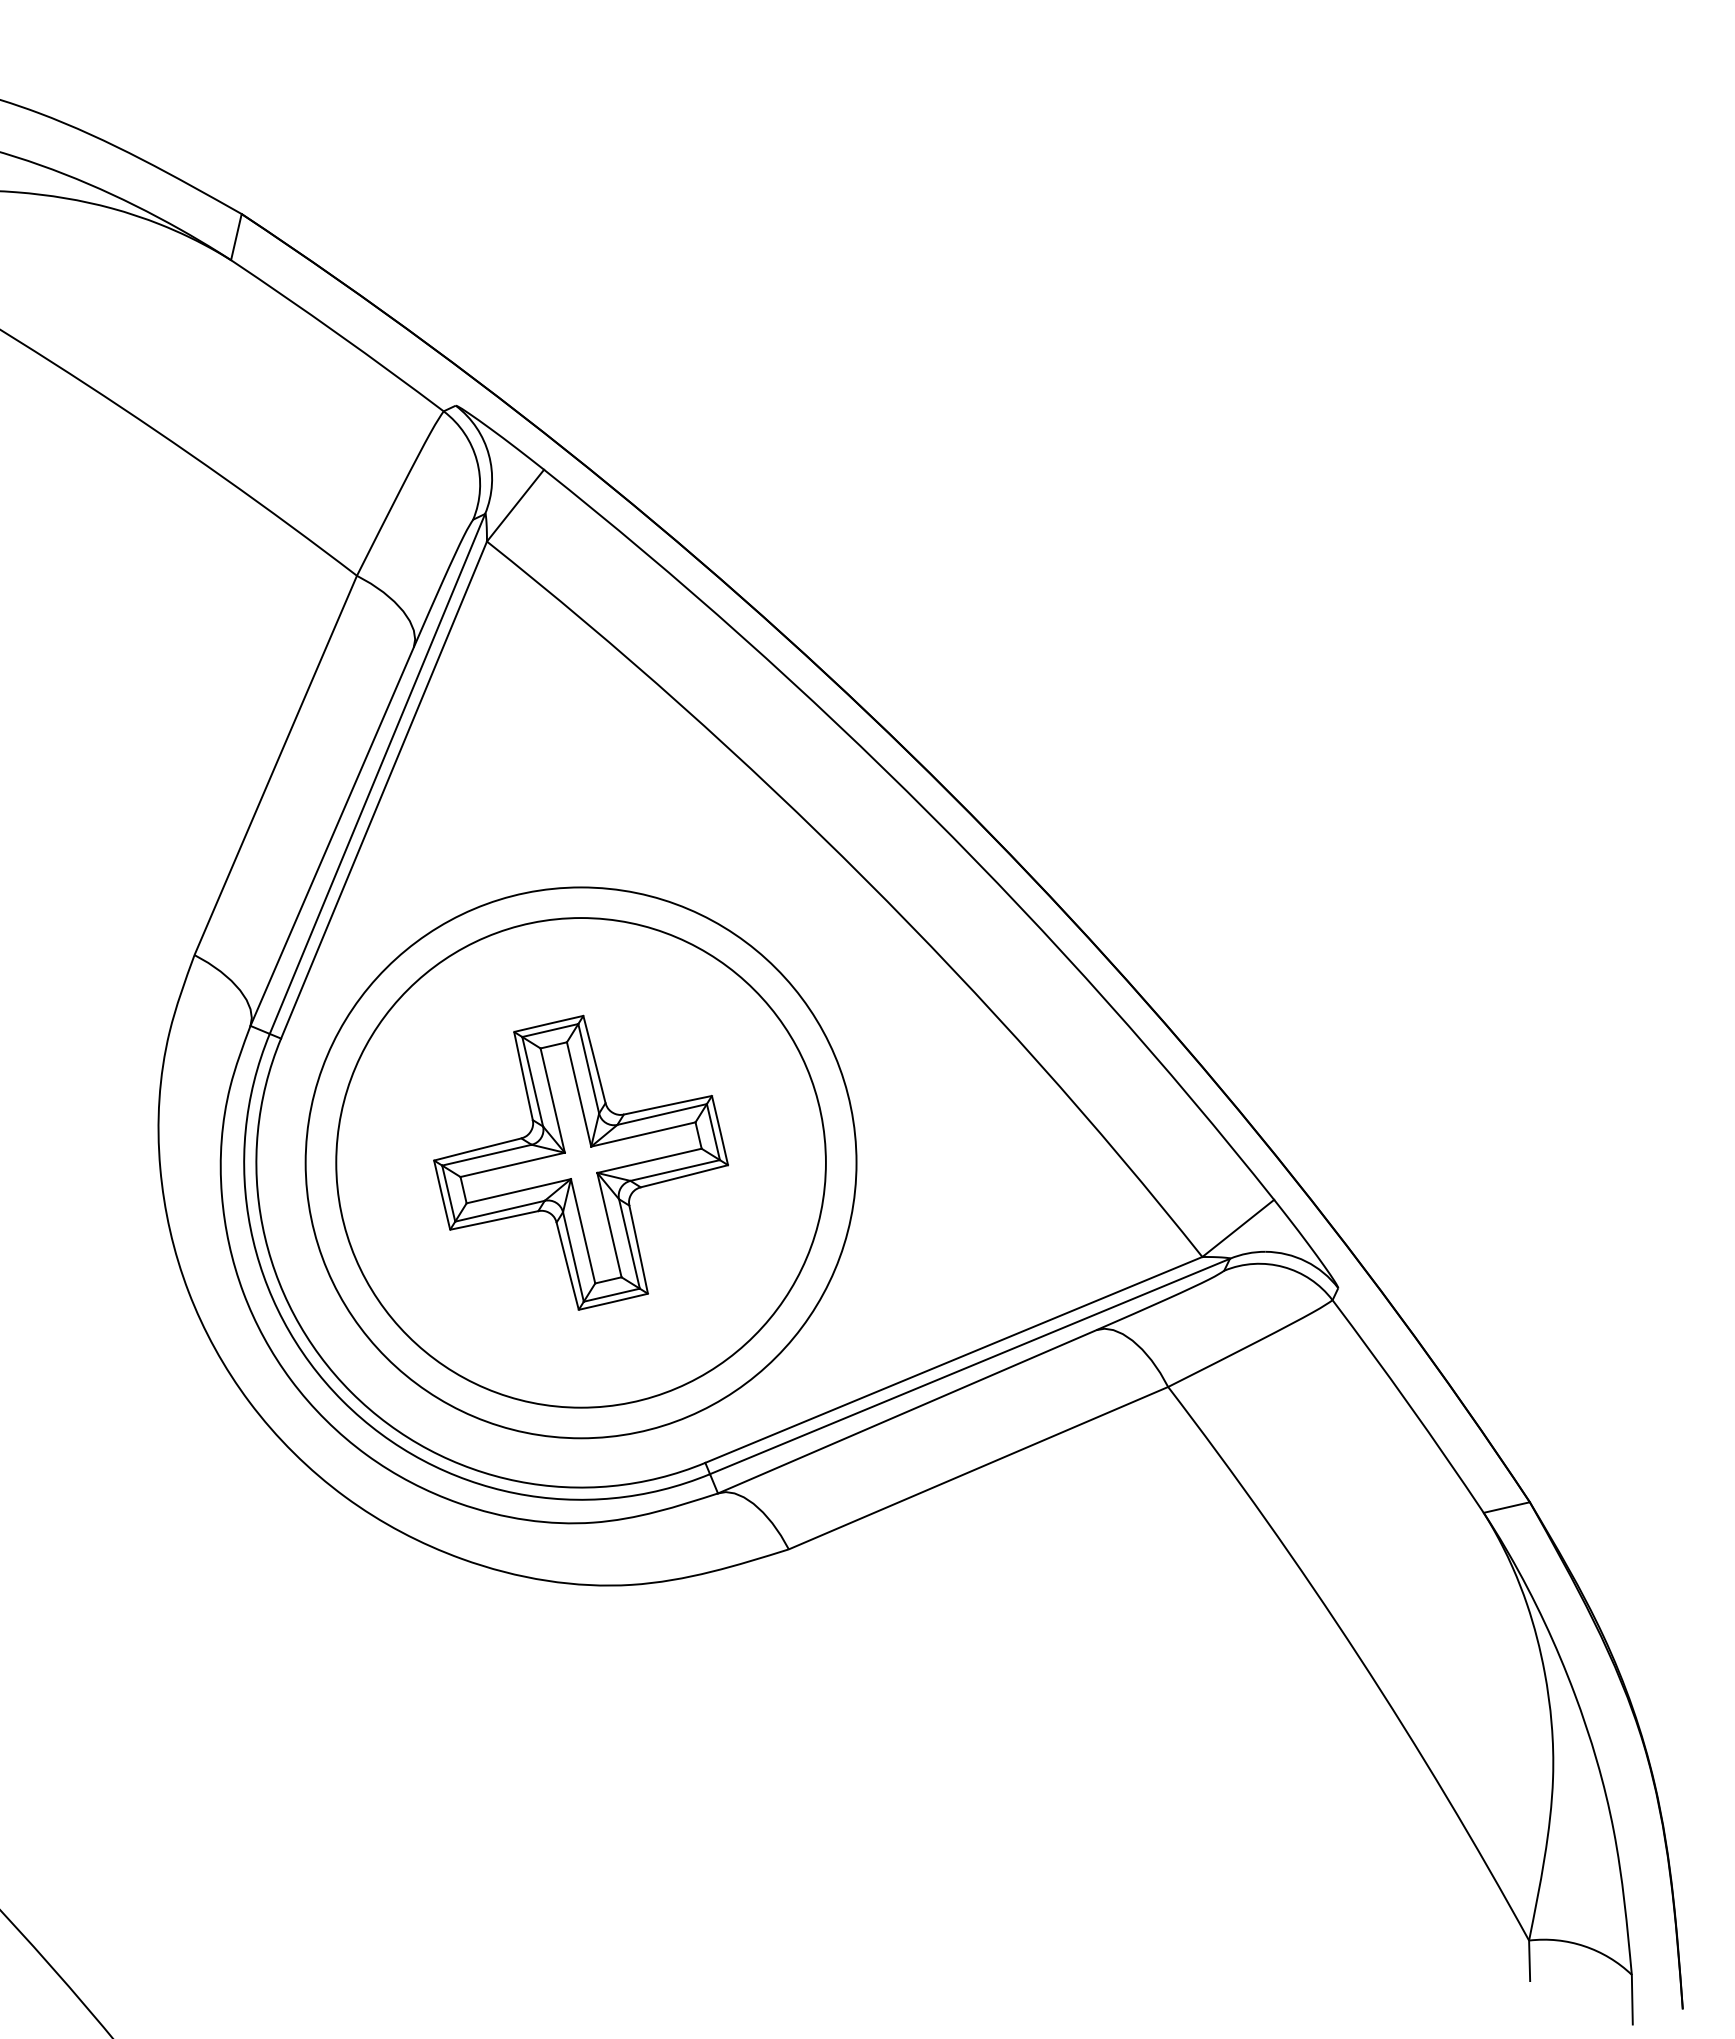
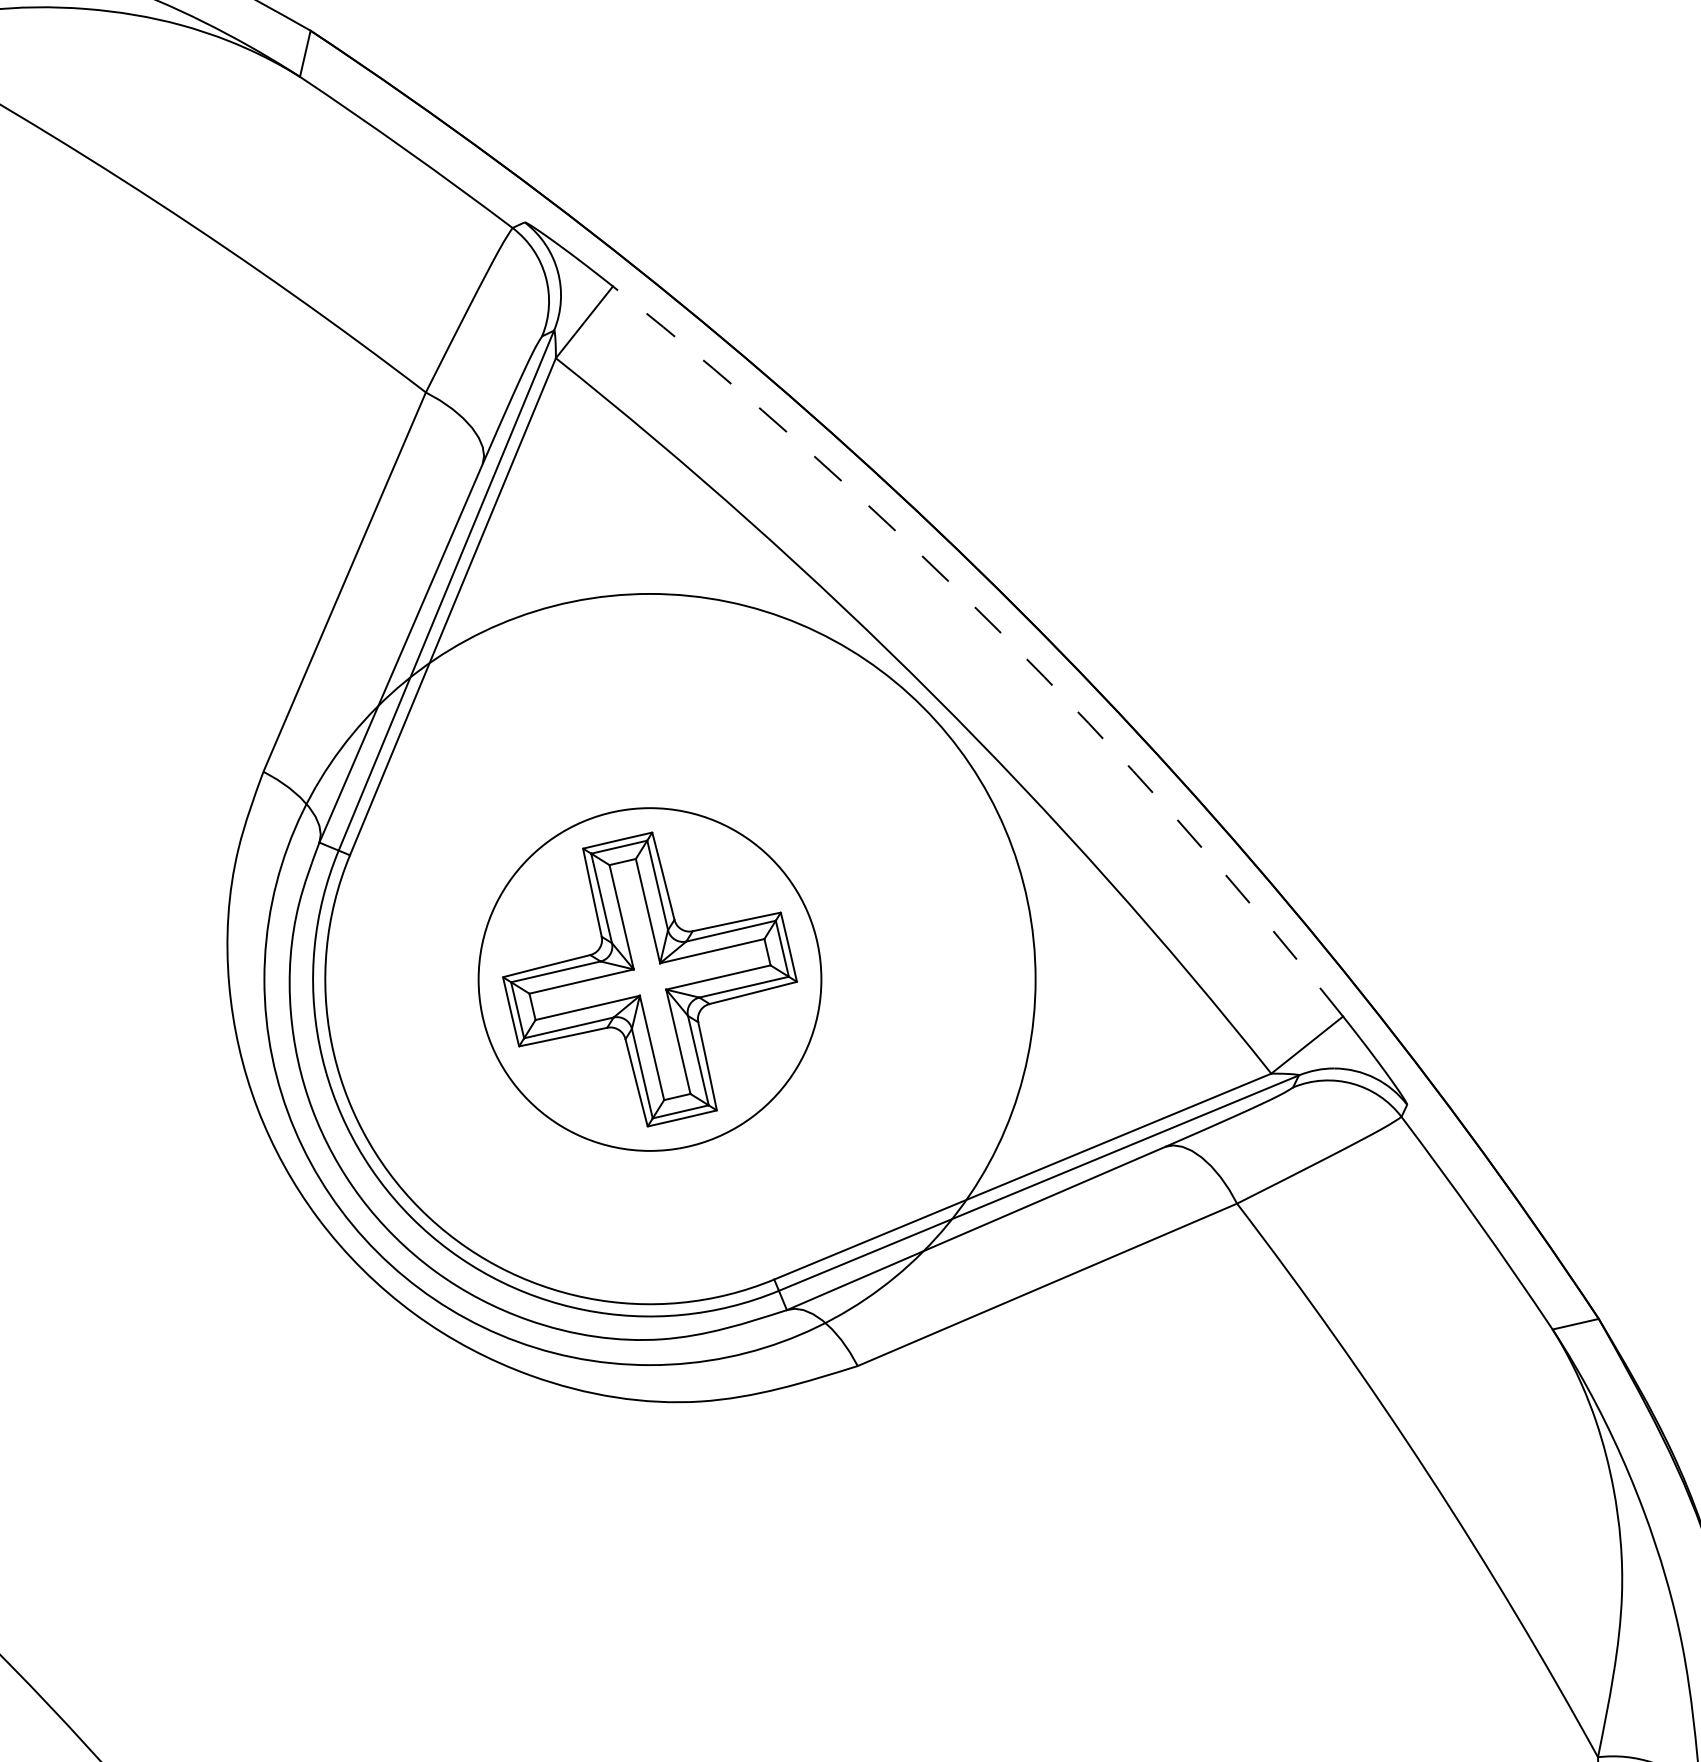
arc: (929, 814) -> (998, 631), solid -> dashed
circle: (580, 1162) -> (649, 979), size x0.7
circle: (580, 1162) -> (649, 979), size x1.4

